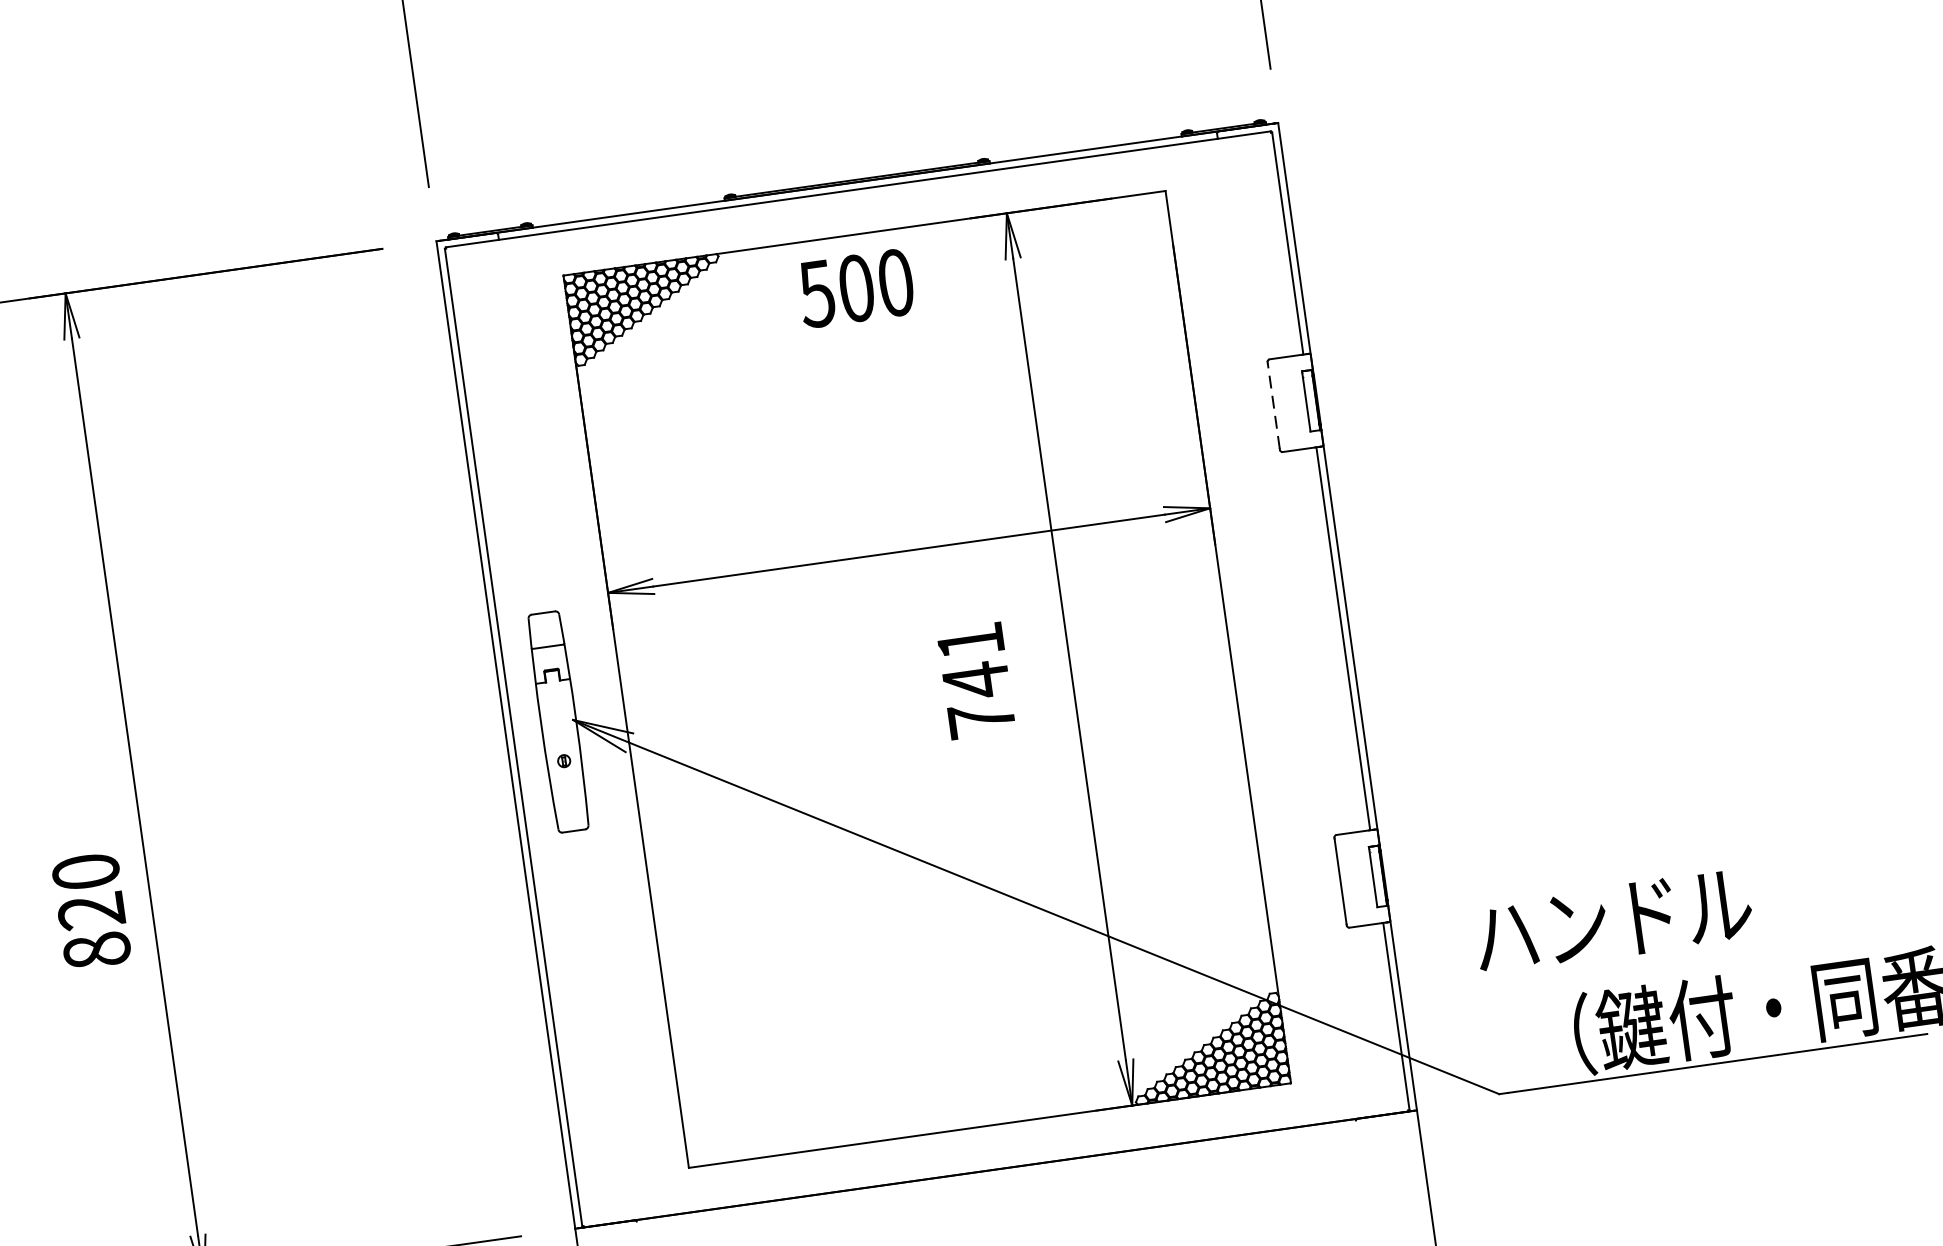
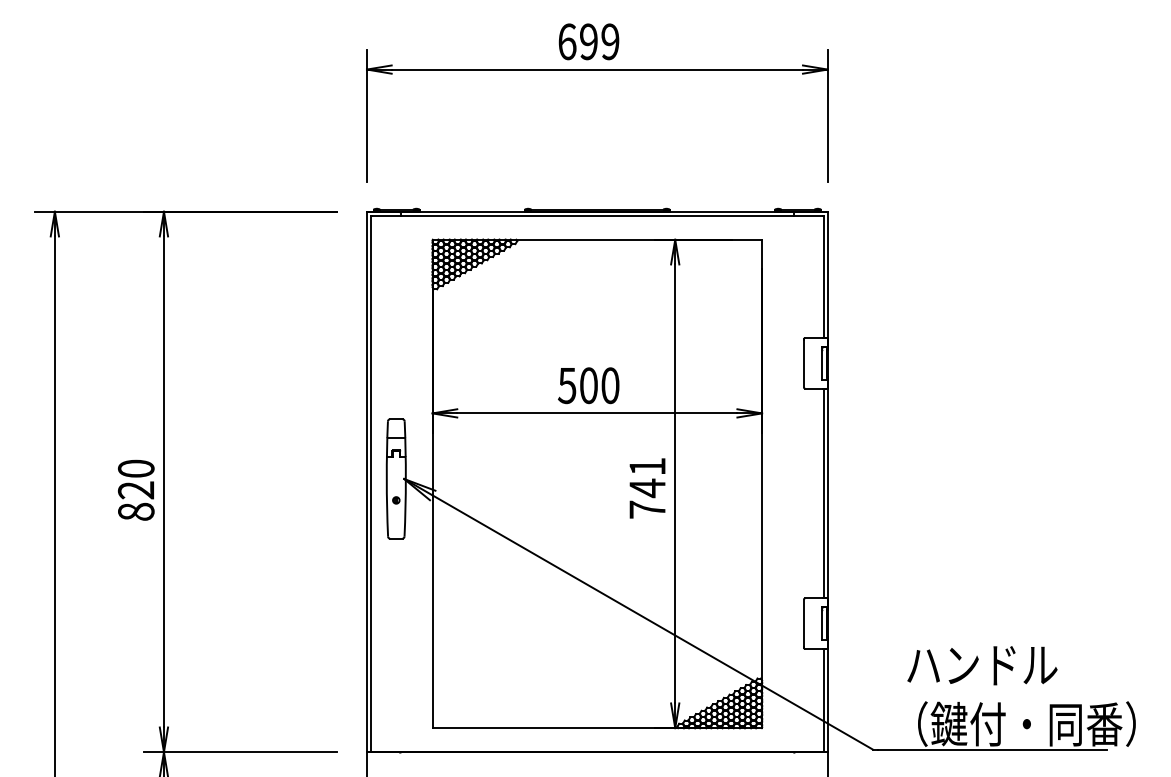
text: (855, 288) -> (588, 385), moved
line: (1272, 404) -> (803, 362), dashed -> solid
text: (976, 681) -> (647, 488), moved
text: (91, 909) -> (136, 489), moved
text: (1613, 921) -> (982, 665), moved

